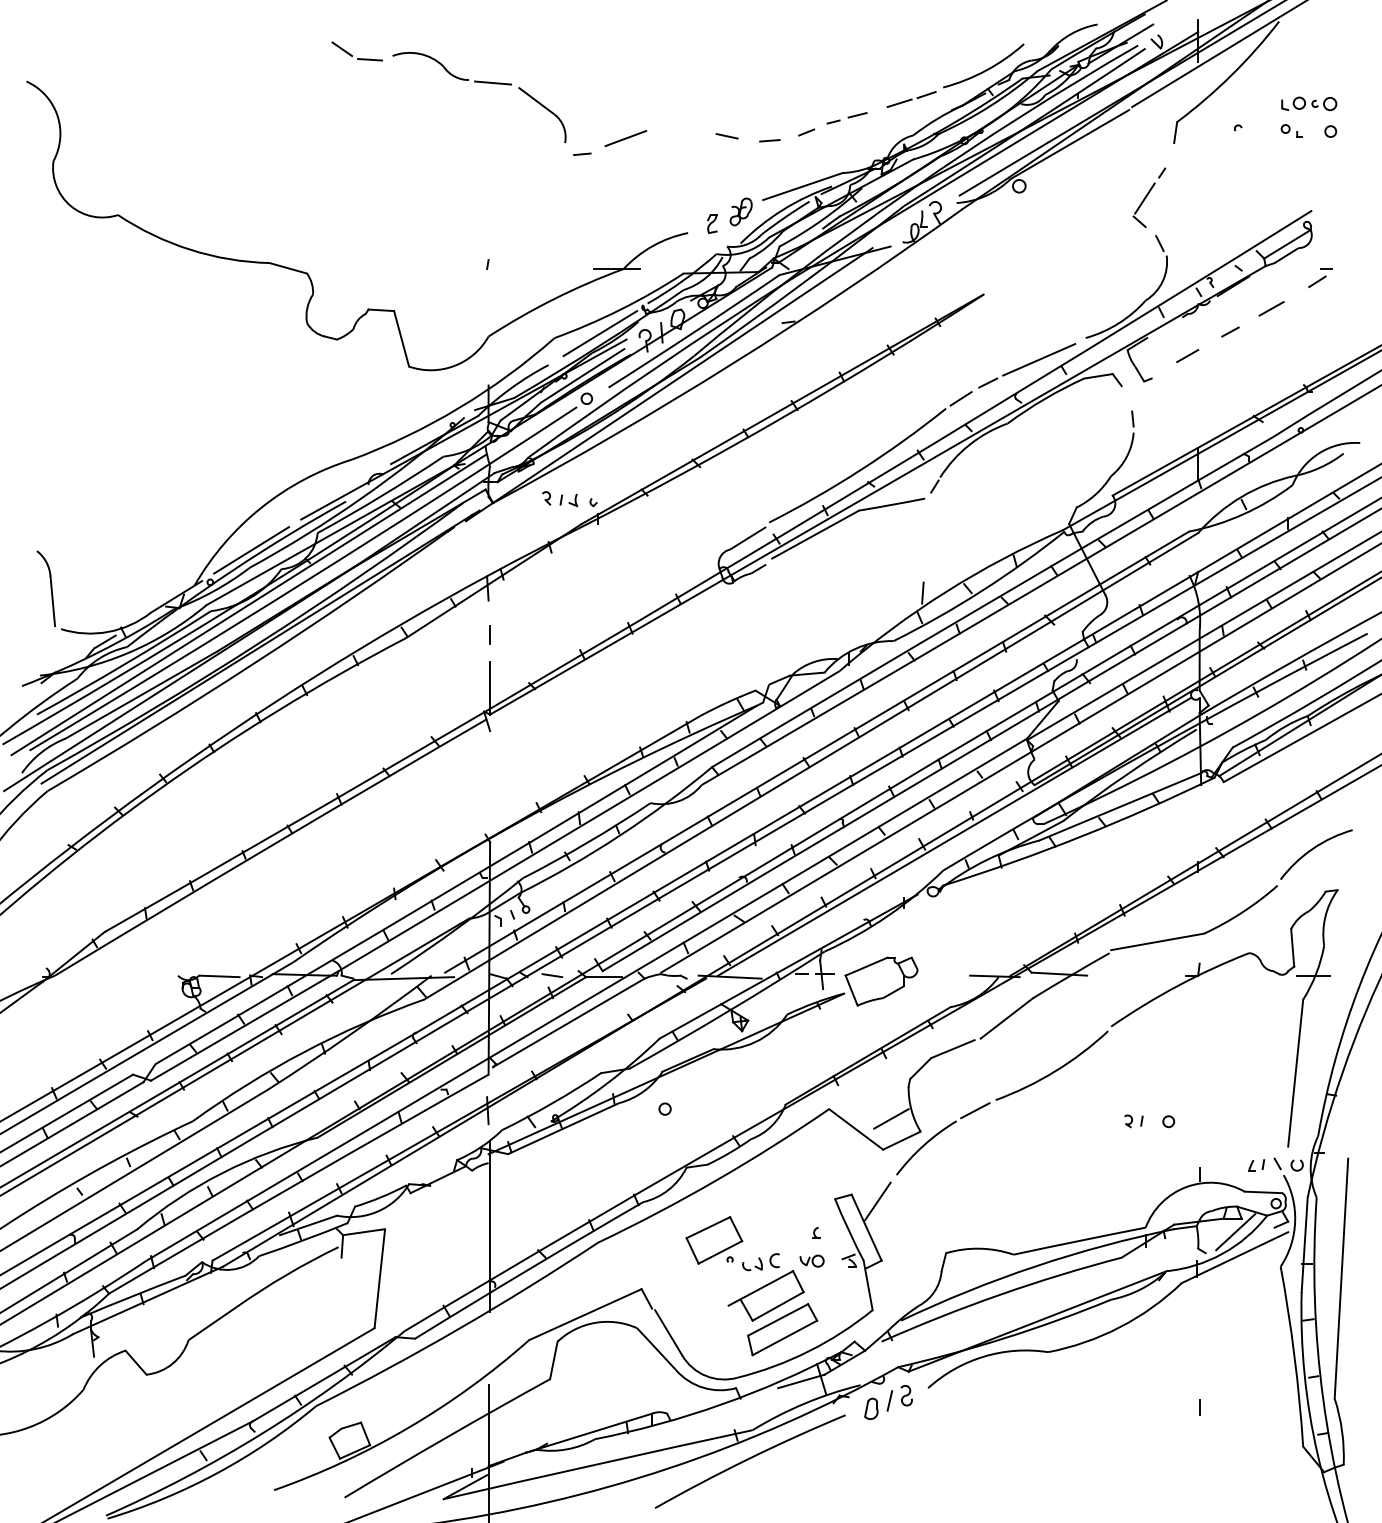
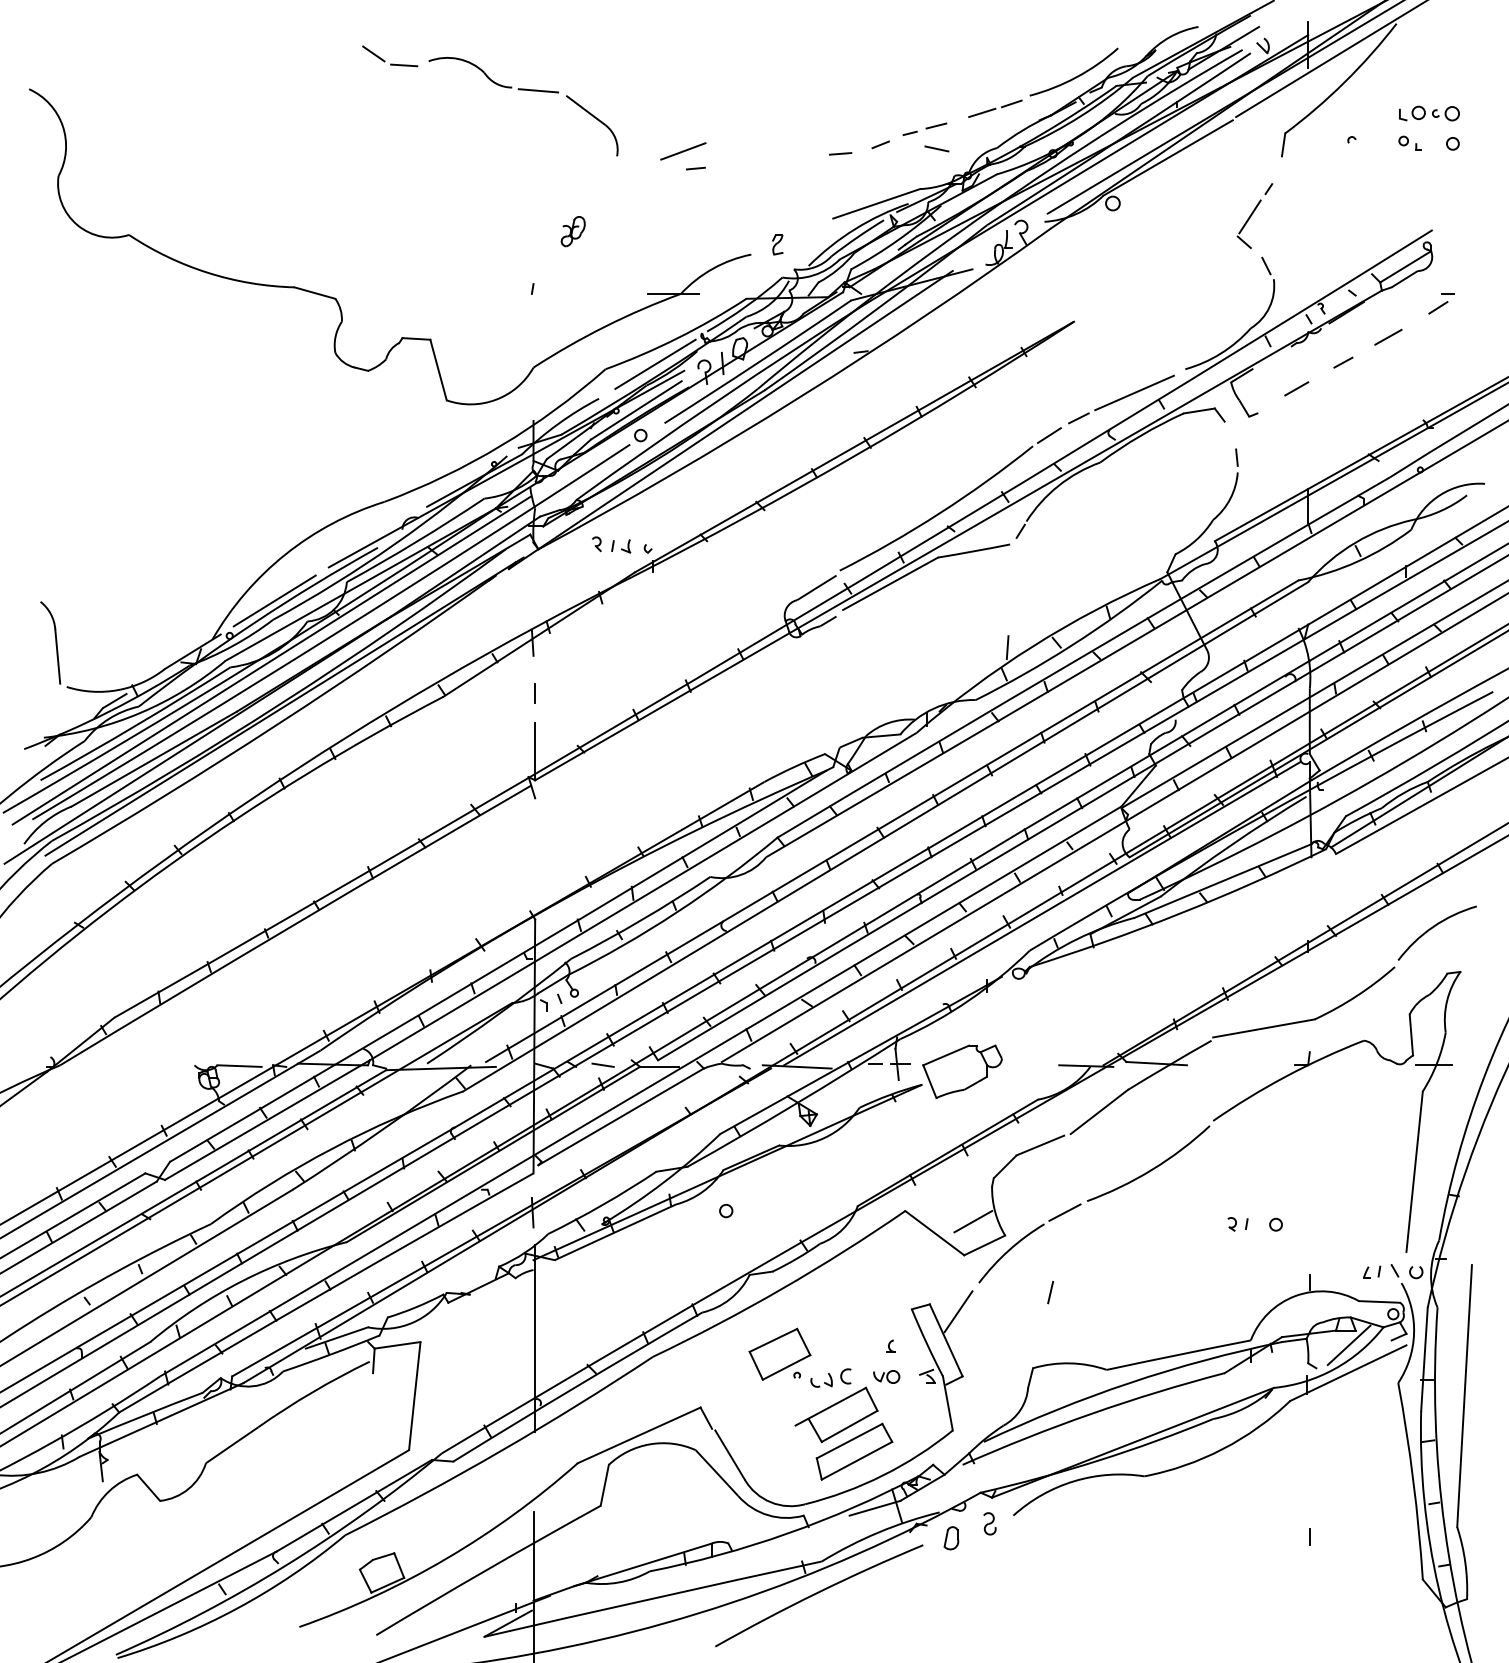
line: (726, 135) -> (936, 148), moved
line: (581, 154) -> (695, 168), moved
part: (740, 211) -> (572, 231), moved
line: (889, 1400) -> (1050, 1292), moved

